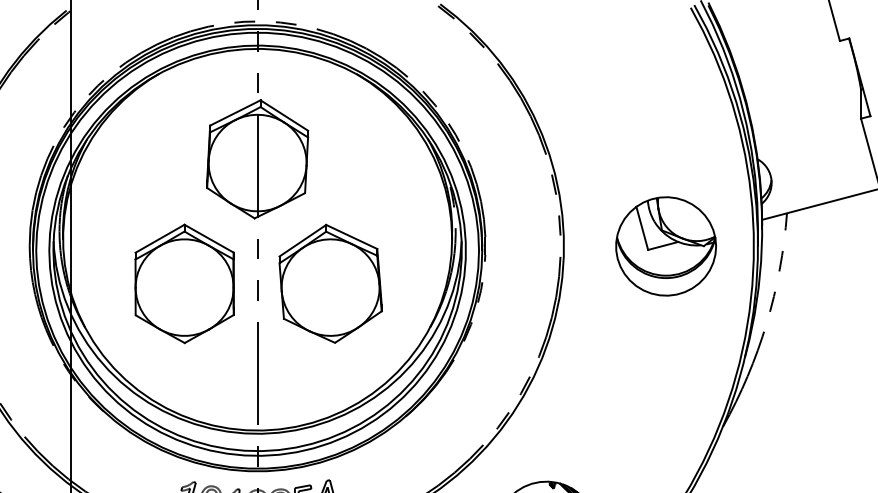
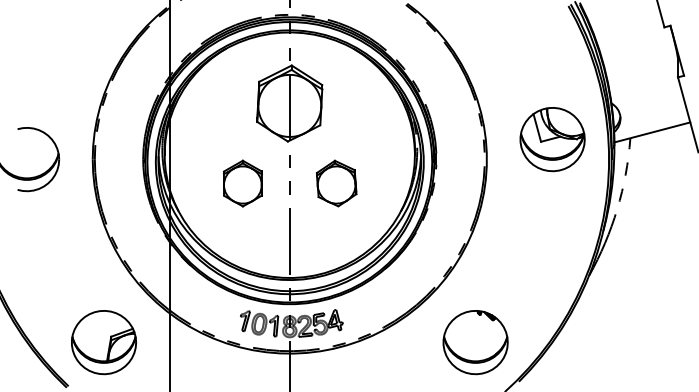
part: (665, 246) -> (552, 139), moved
part: (184, 283) -> (242, 183), size x0.6
part: (330, 283) -> (336, 183), size x0.6

